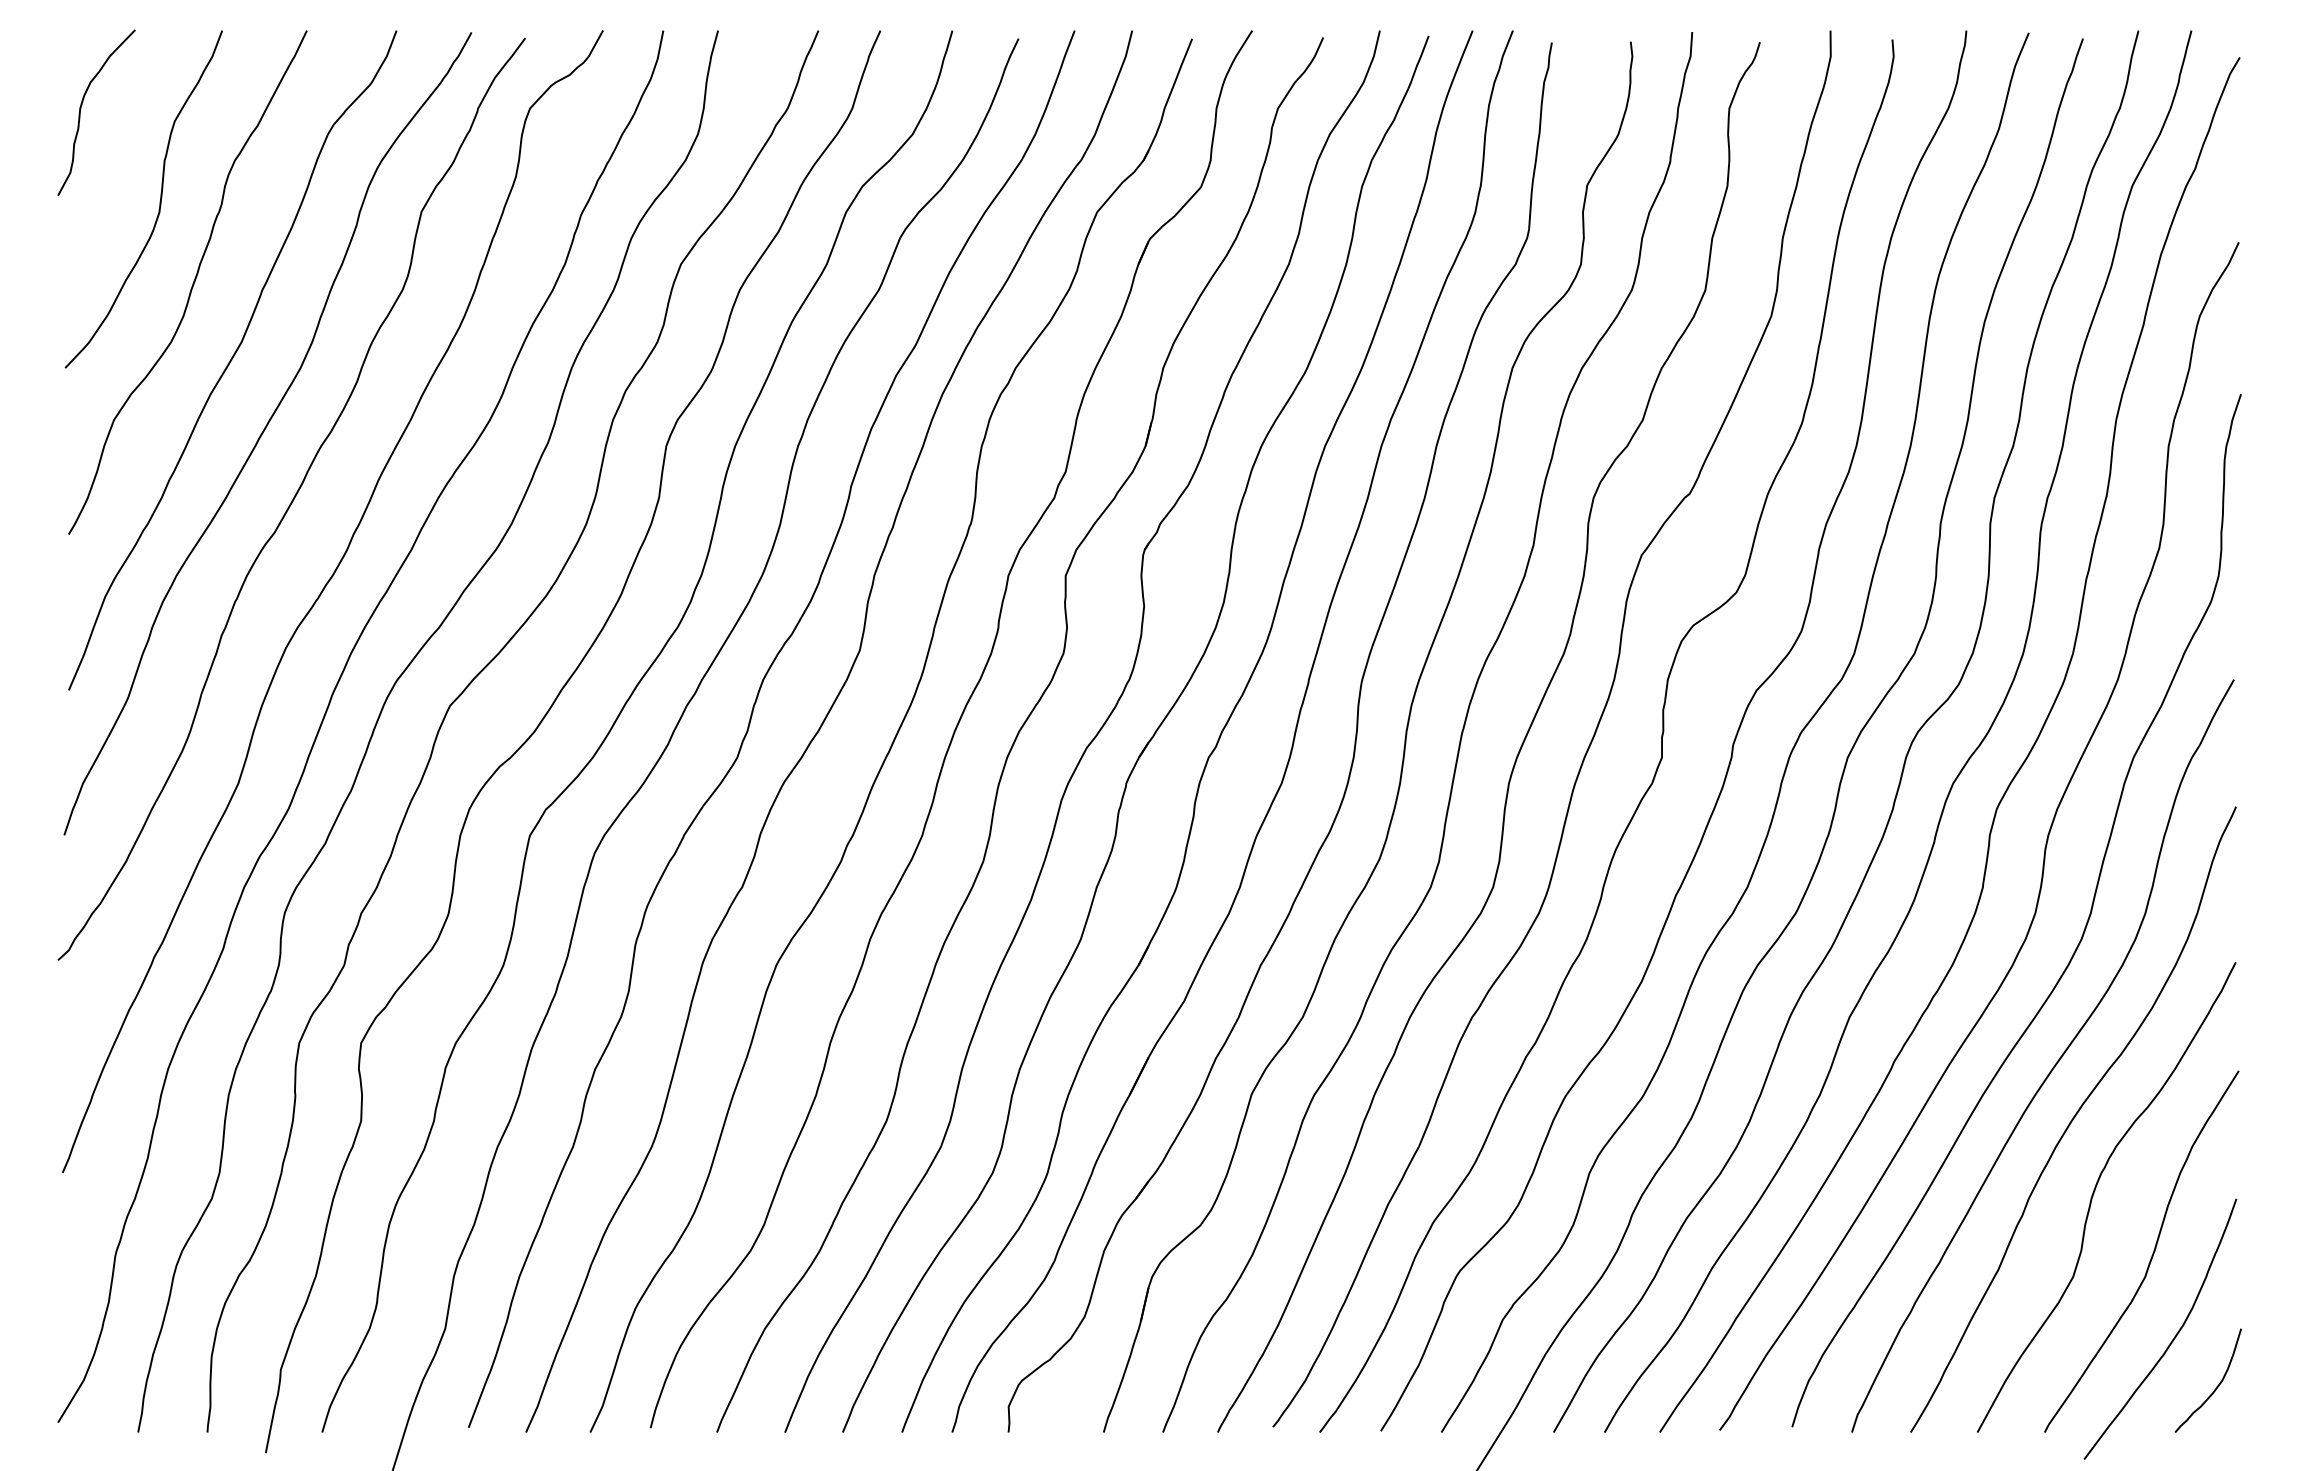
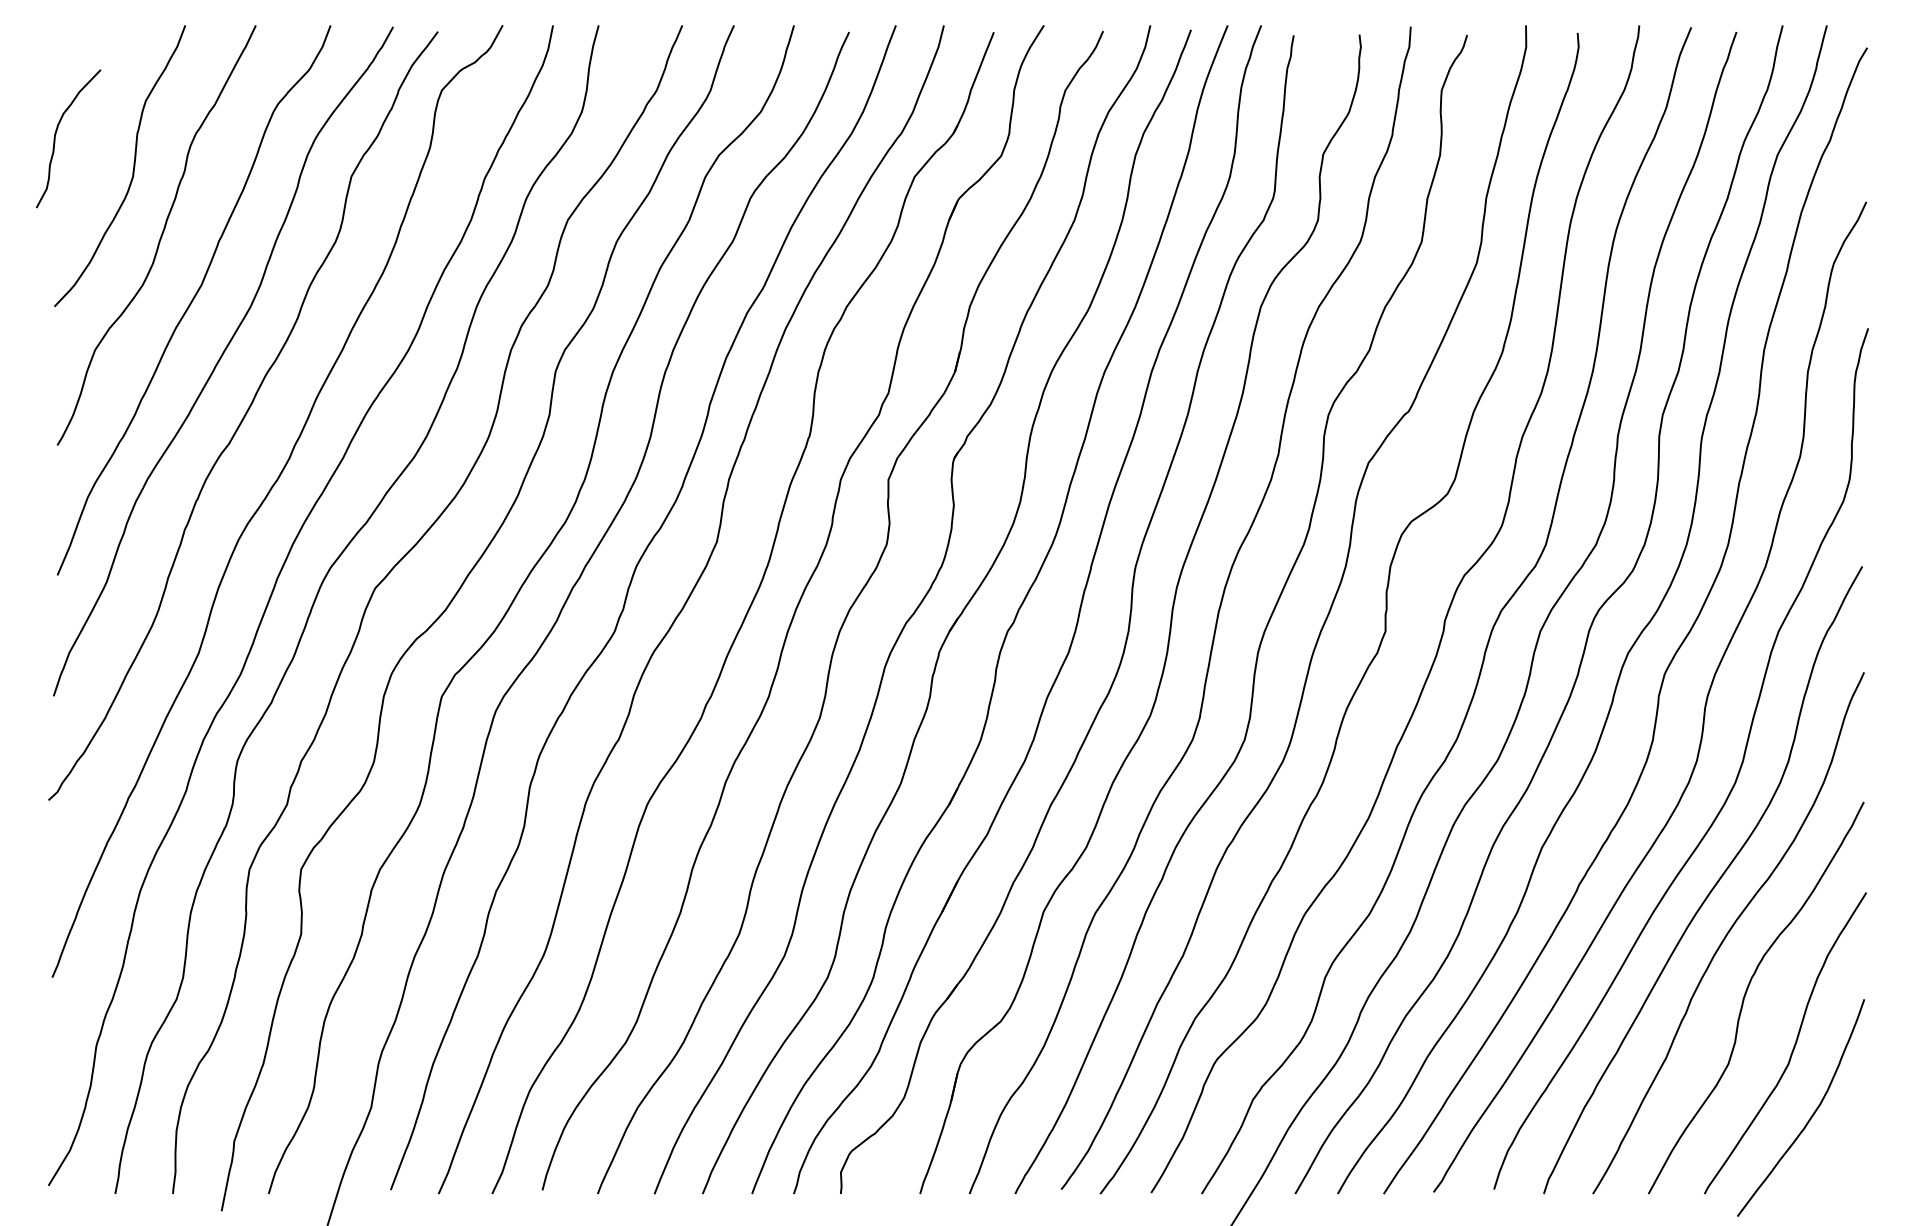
curve: (82, 107) -> (56, 134), moved
curve: (2216, 1386) -> (1847, 1155), removed

